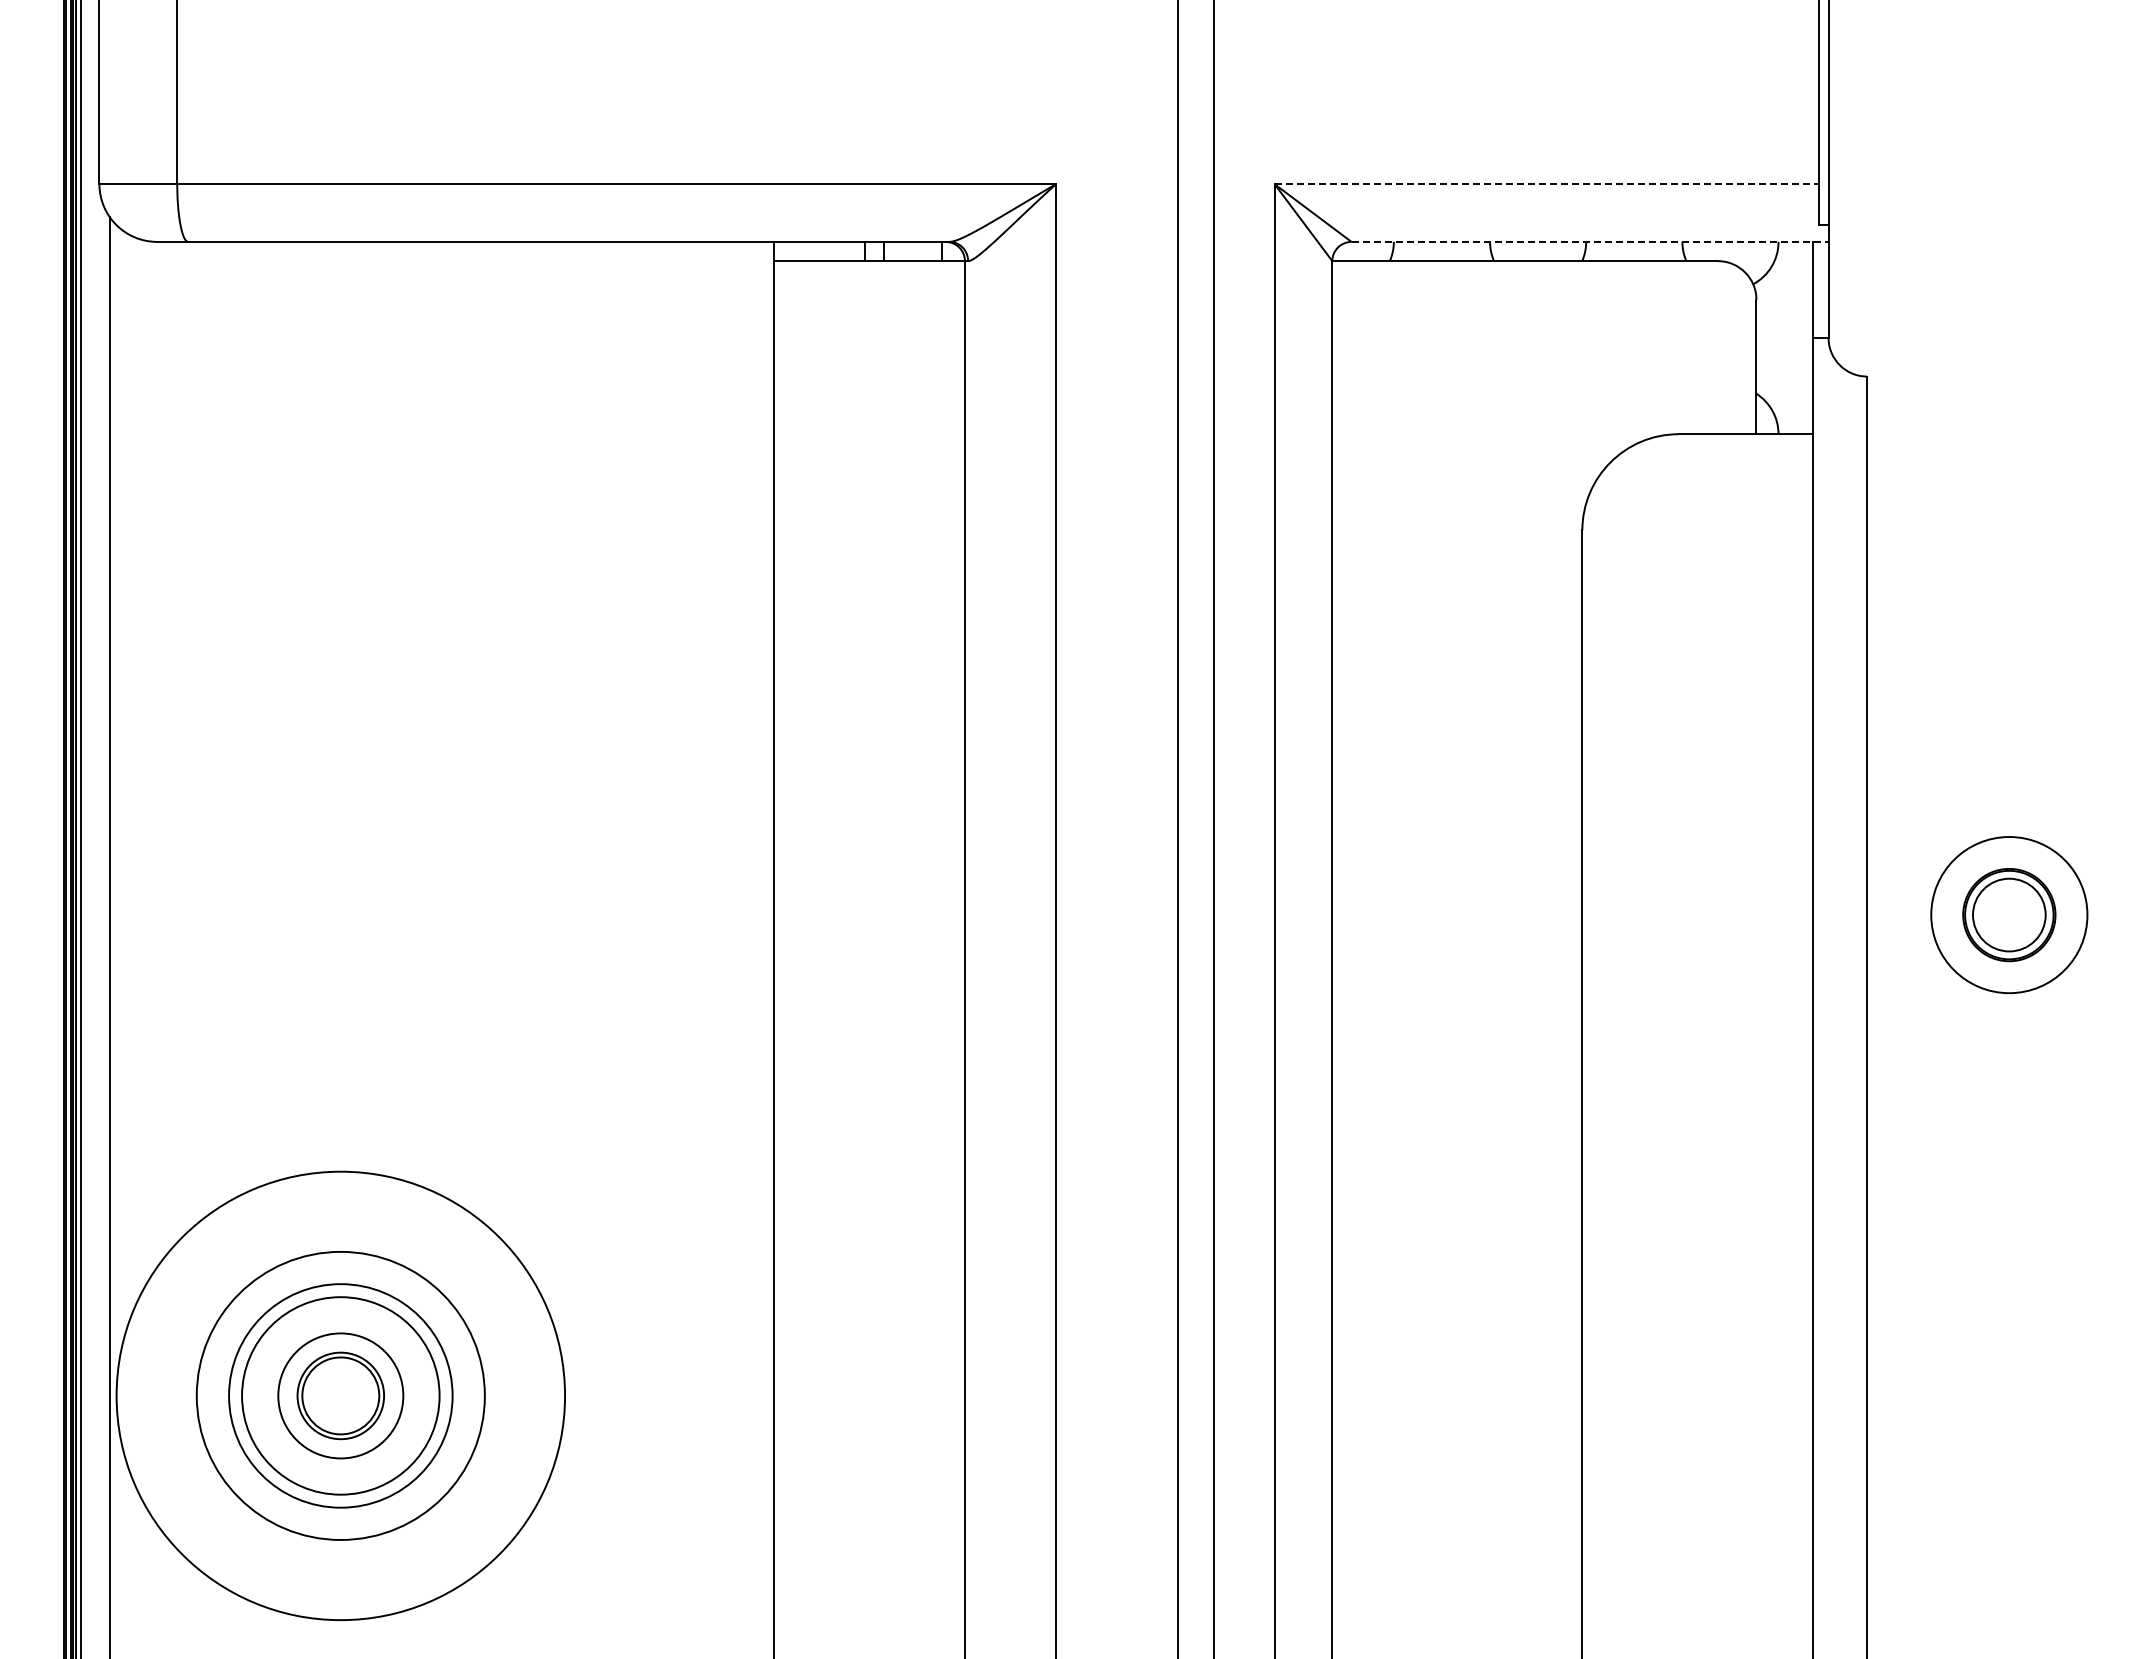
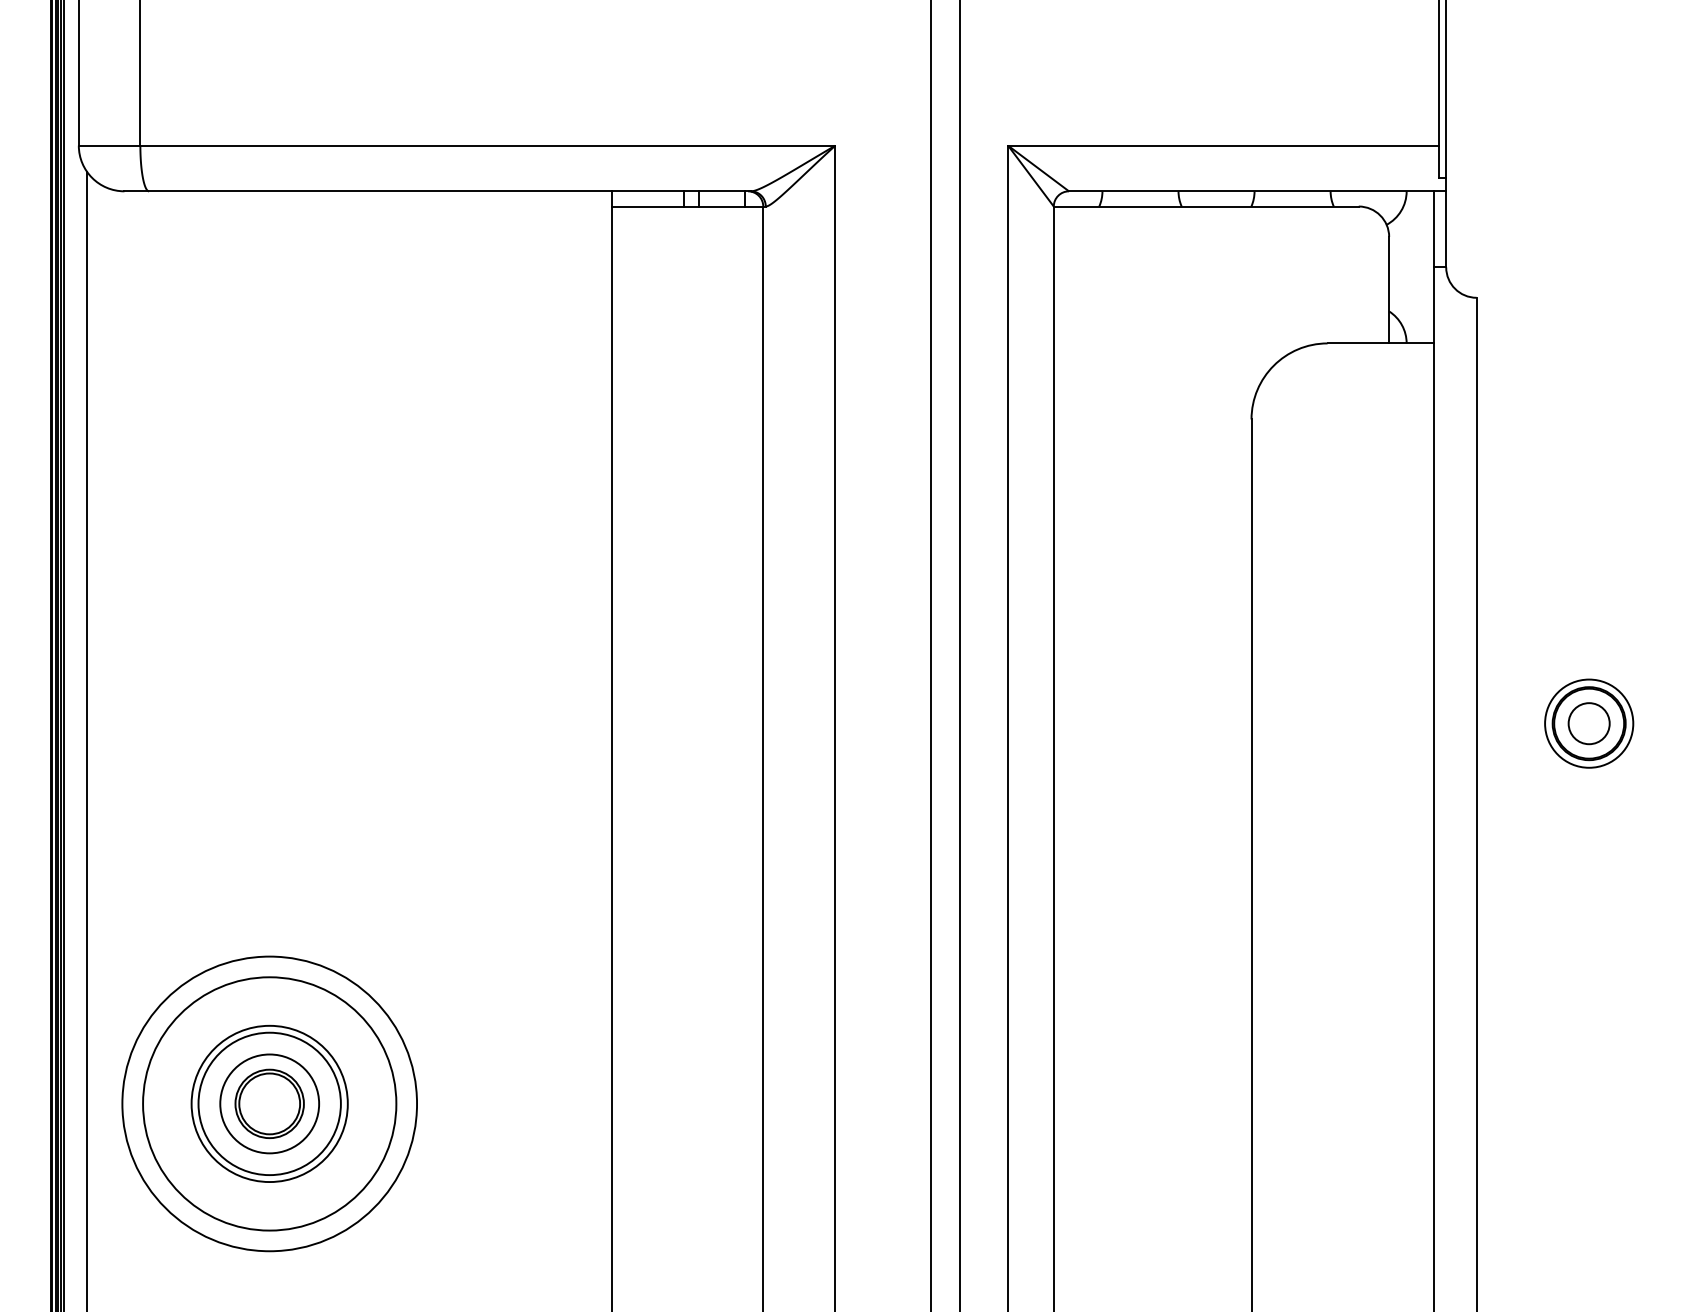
line: (1547, 184) -> (1223, 145), dashed -> solid
line: (1590, 241) -> (1257, 191), dashed -> solid
circle: (2009, 914) -> (1589, 723), size x0.71
circle: (2009, 915) -> (1589, 724), size x0.71
circle: (340, 1395) -> (269, 1103), size x0.62
circle: (340, 1395) -> (269, 1103), size x0.71
circle: (340, 1395) -> (269, 1103), size x1.67

